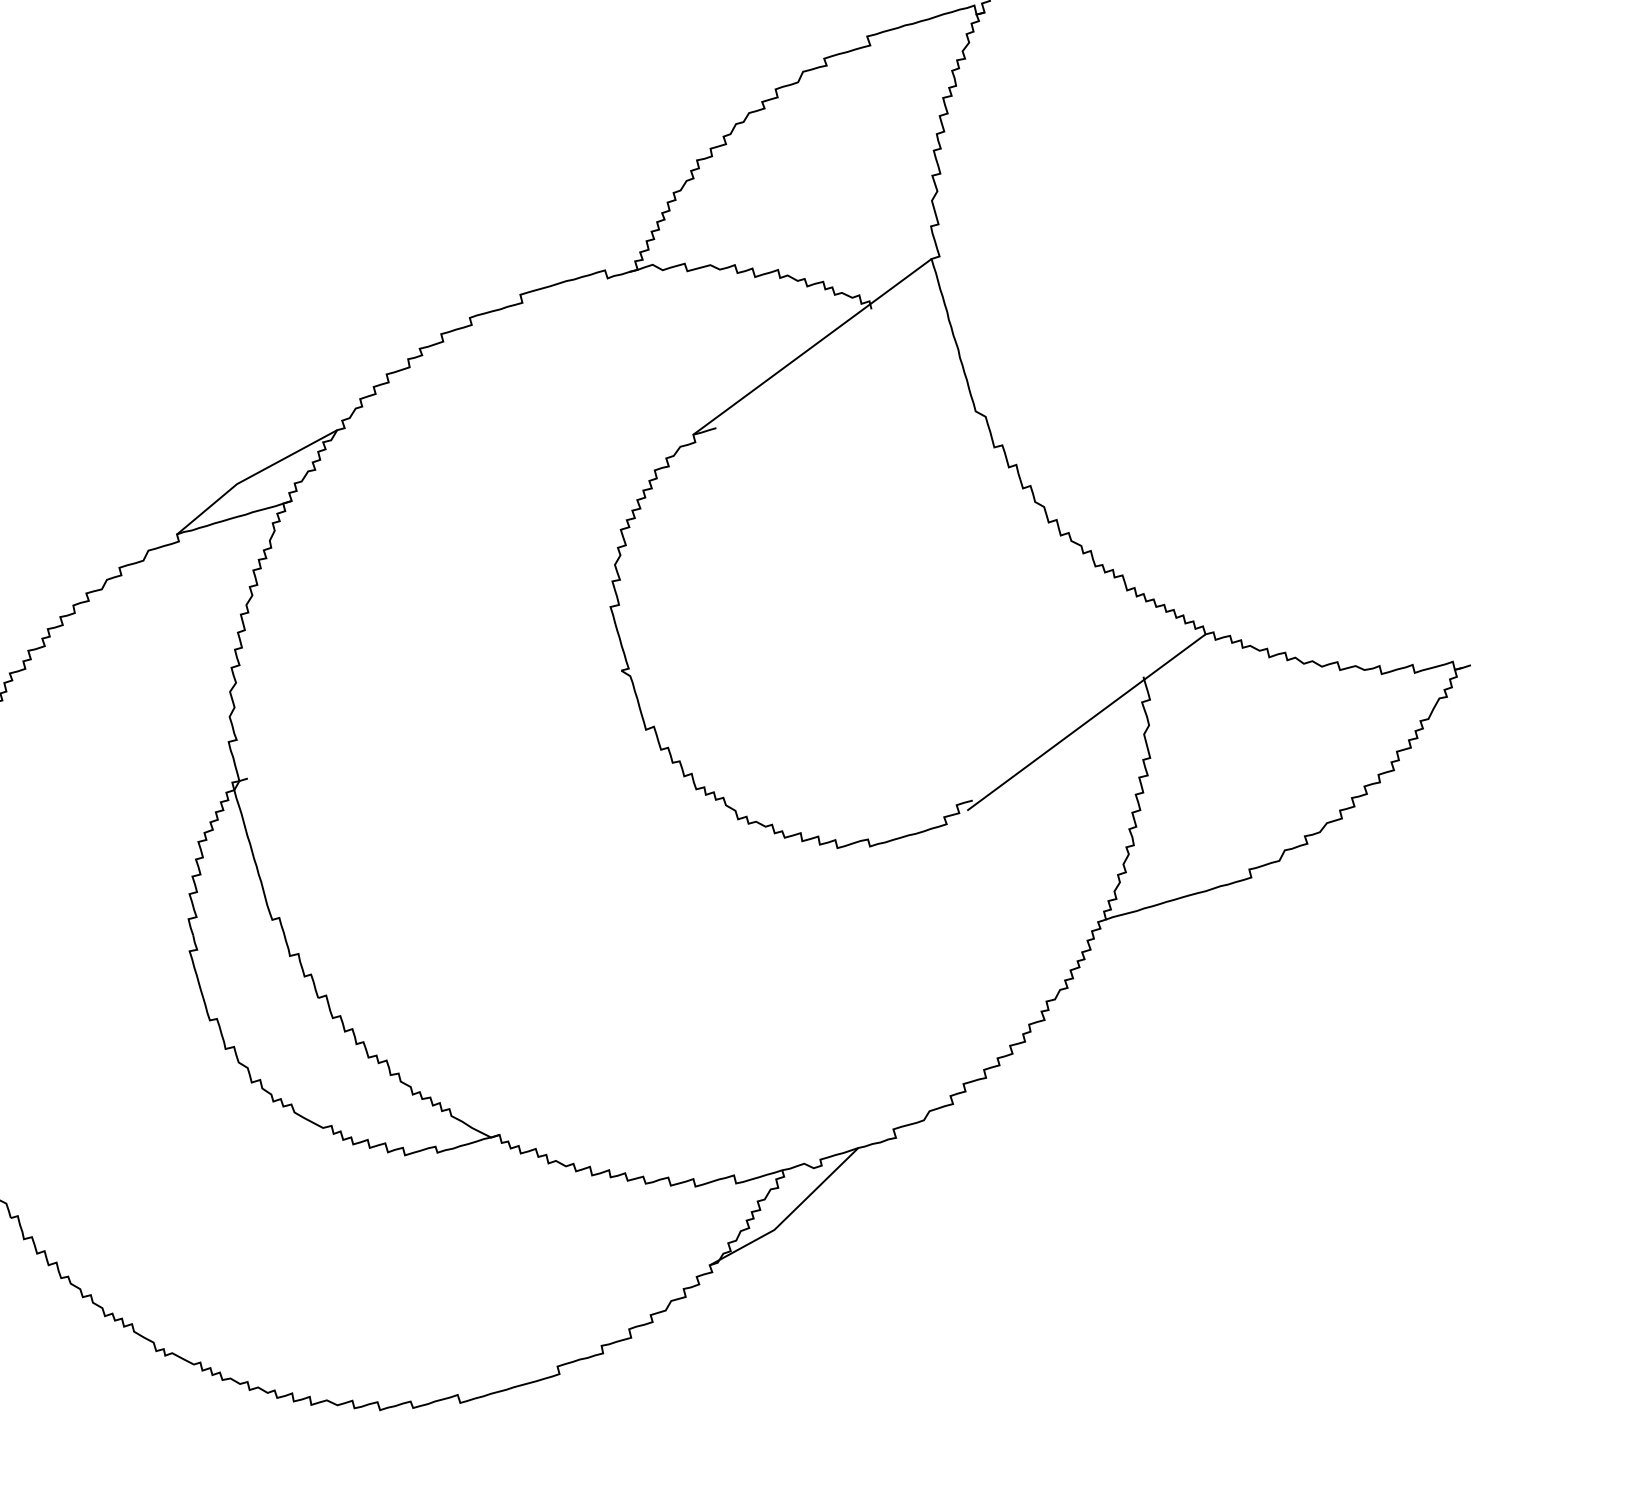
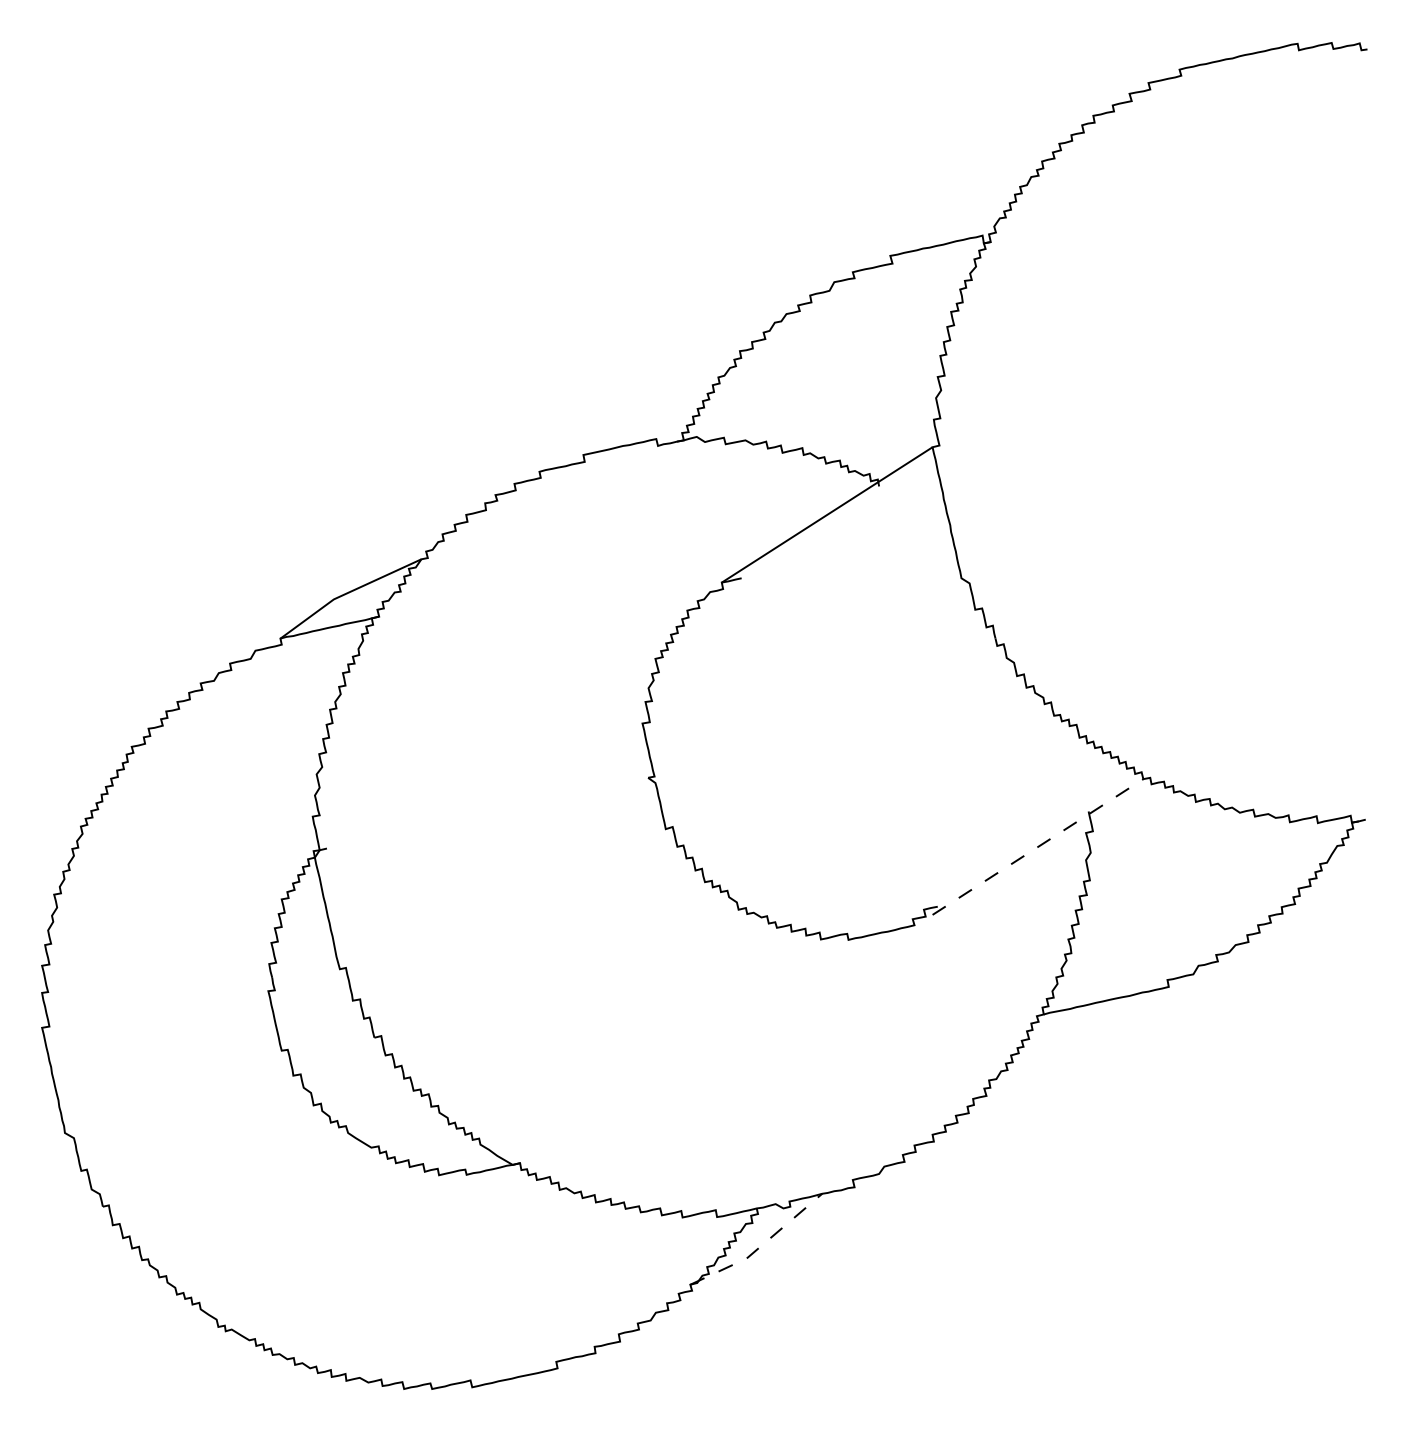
line: (1086, 721) -> (1038, 846), solid -> dashed
line: (789, 1214) -> (760, 1246), solid -> dashed

